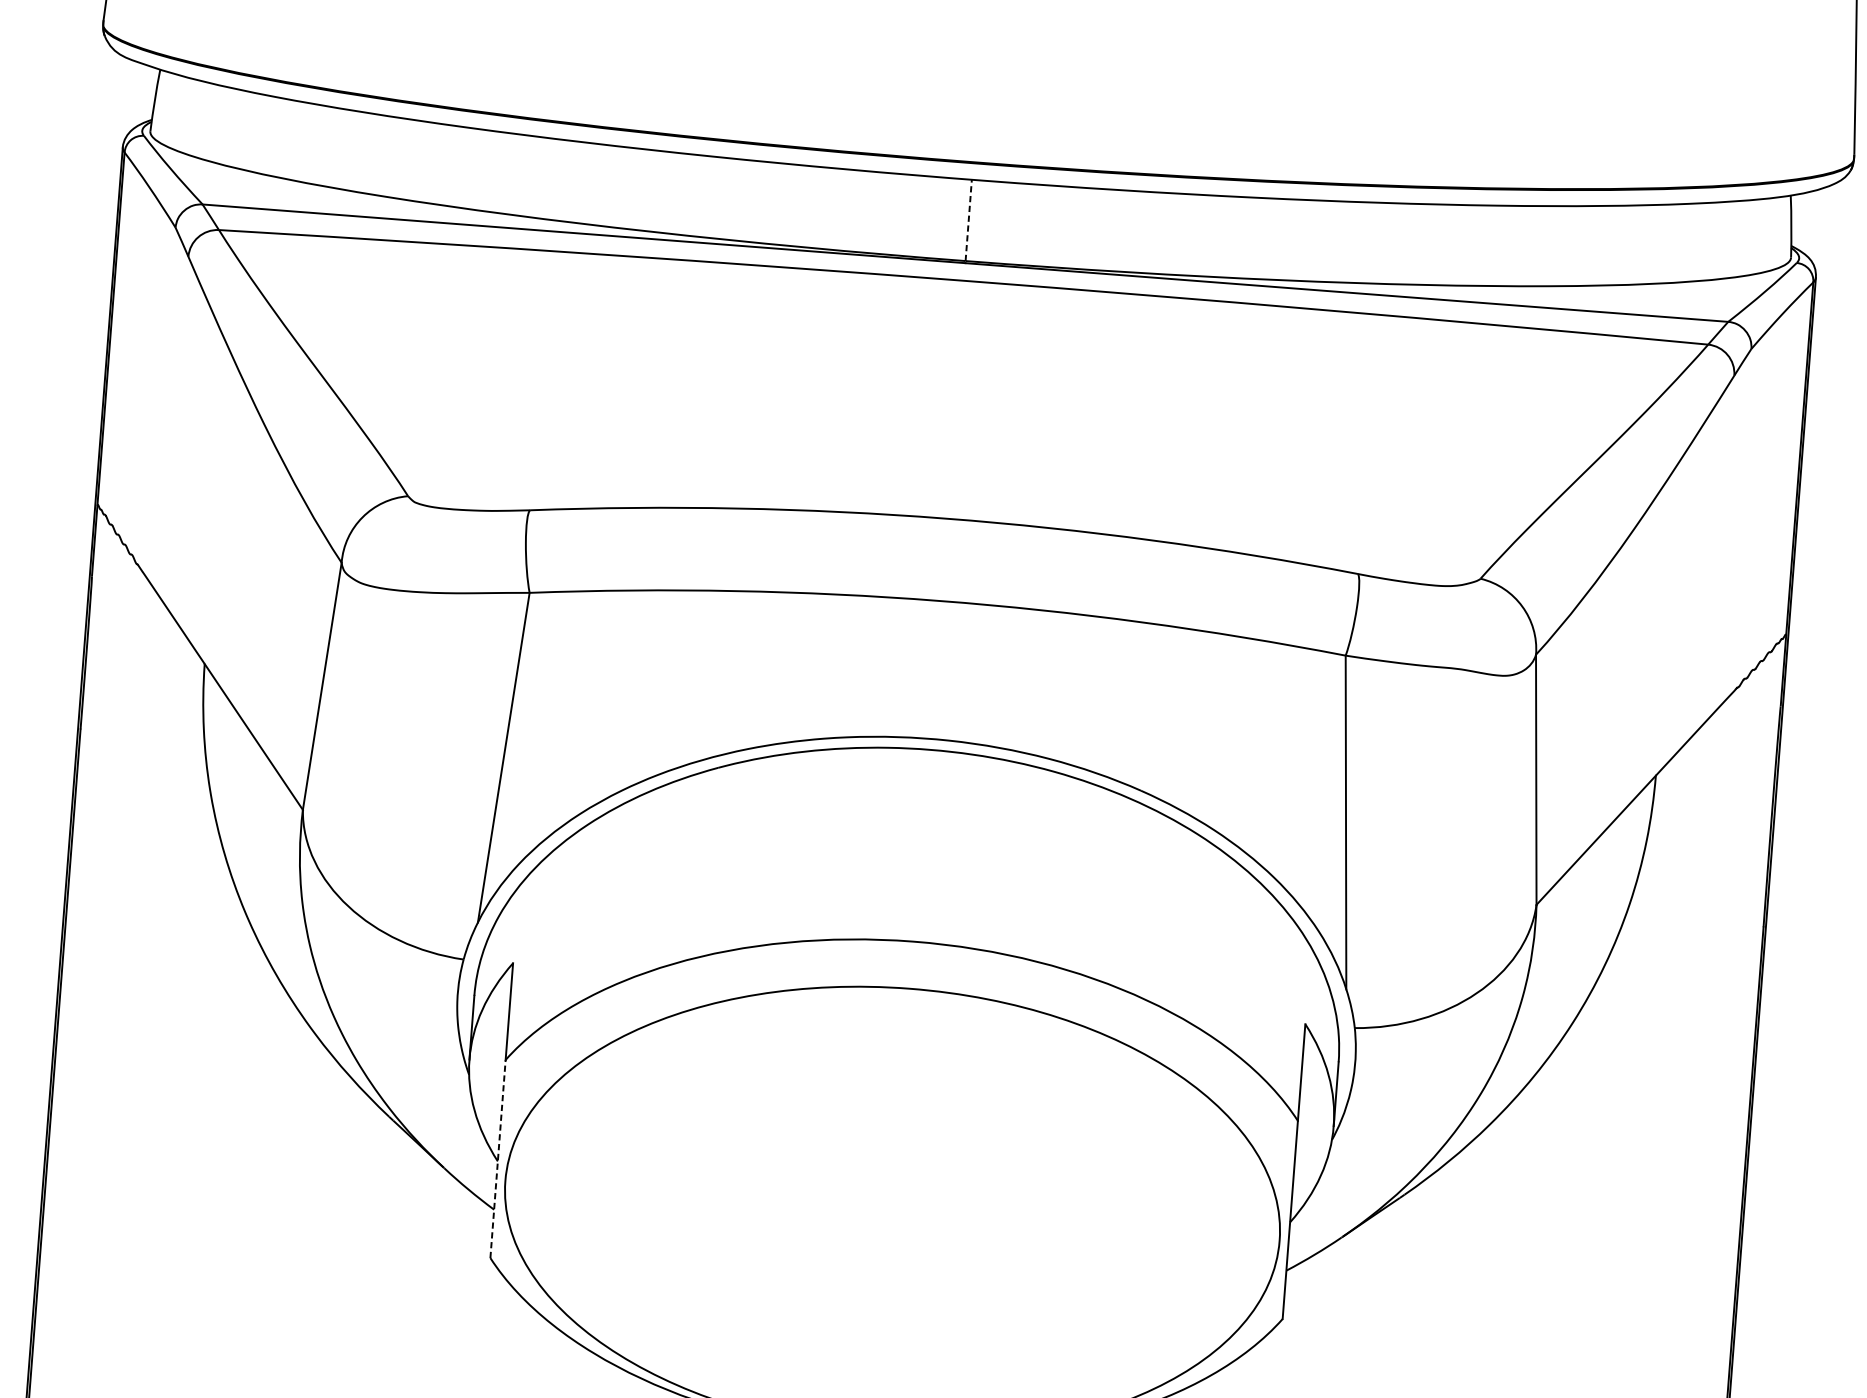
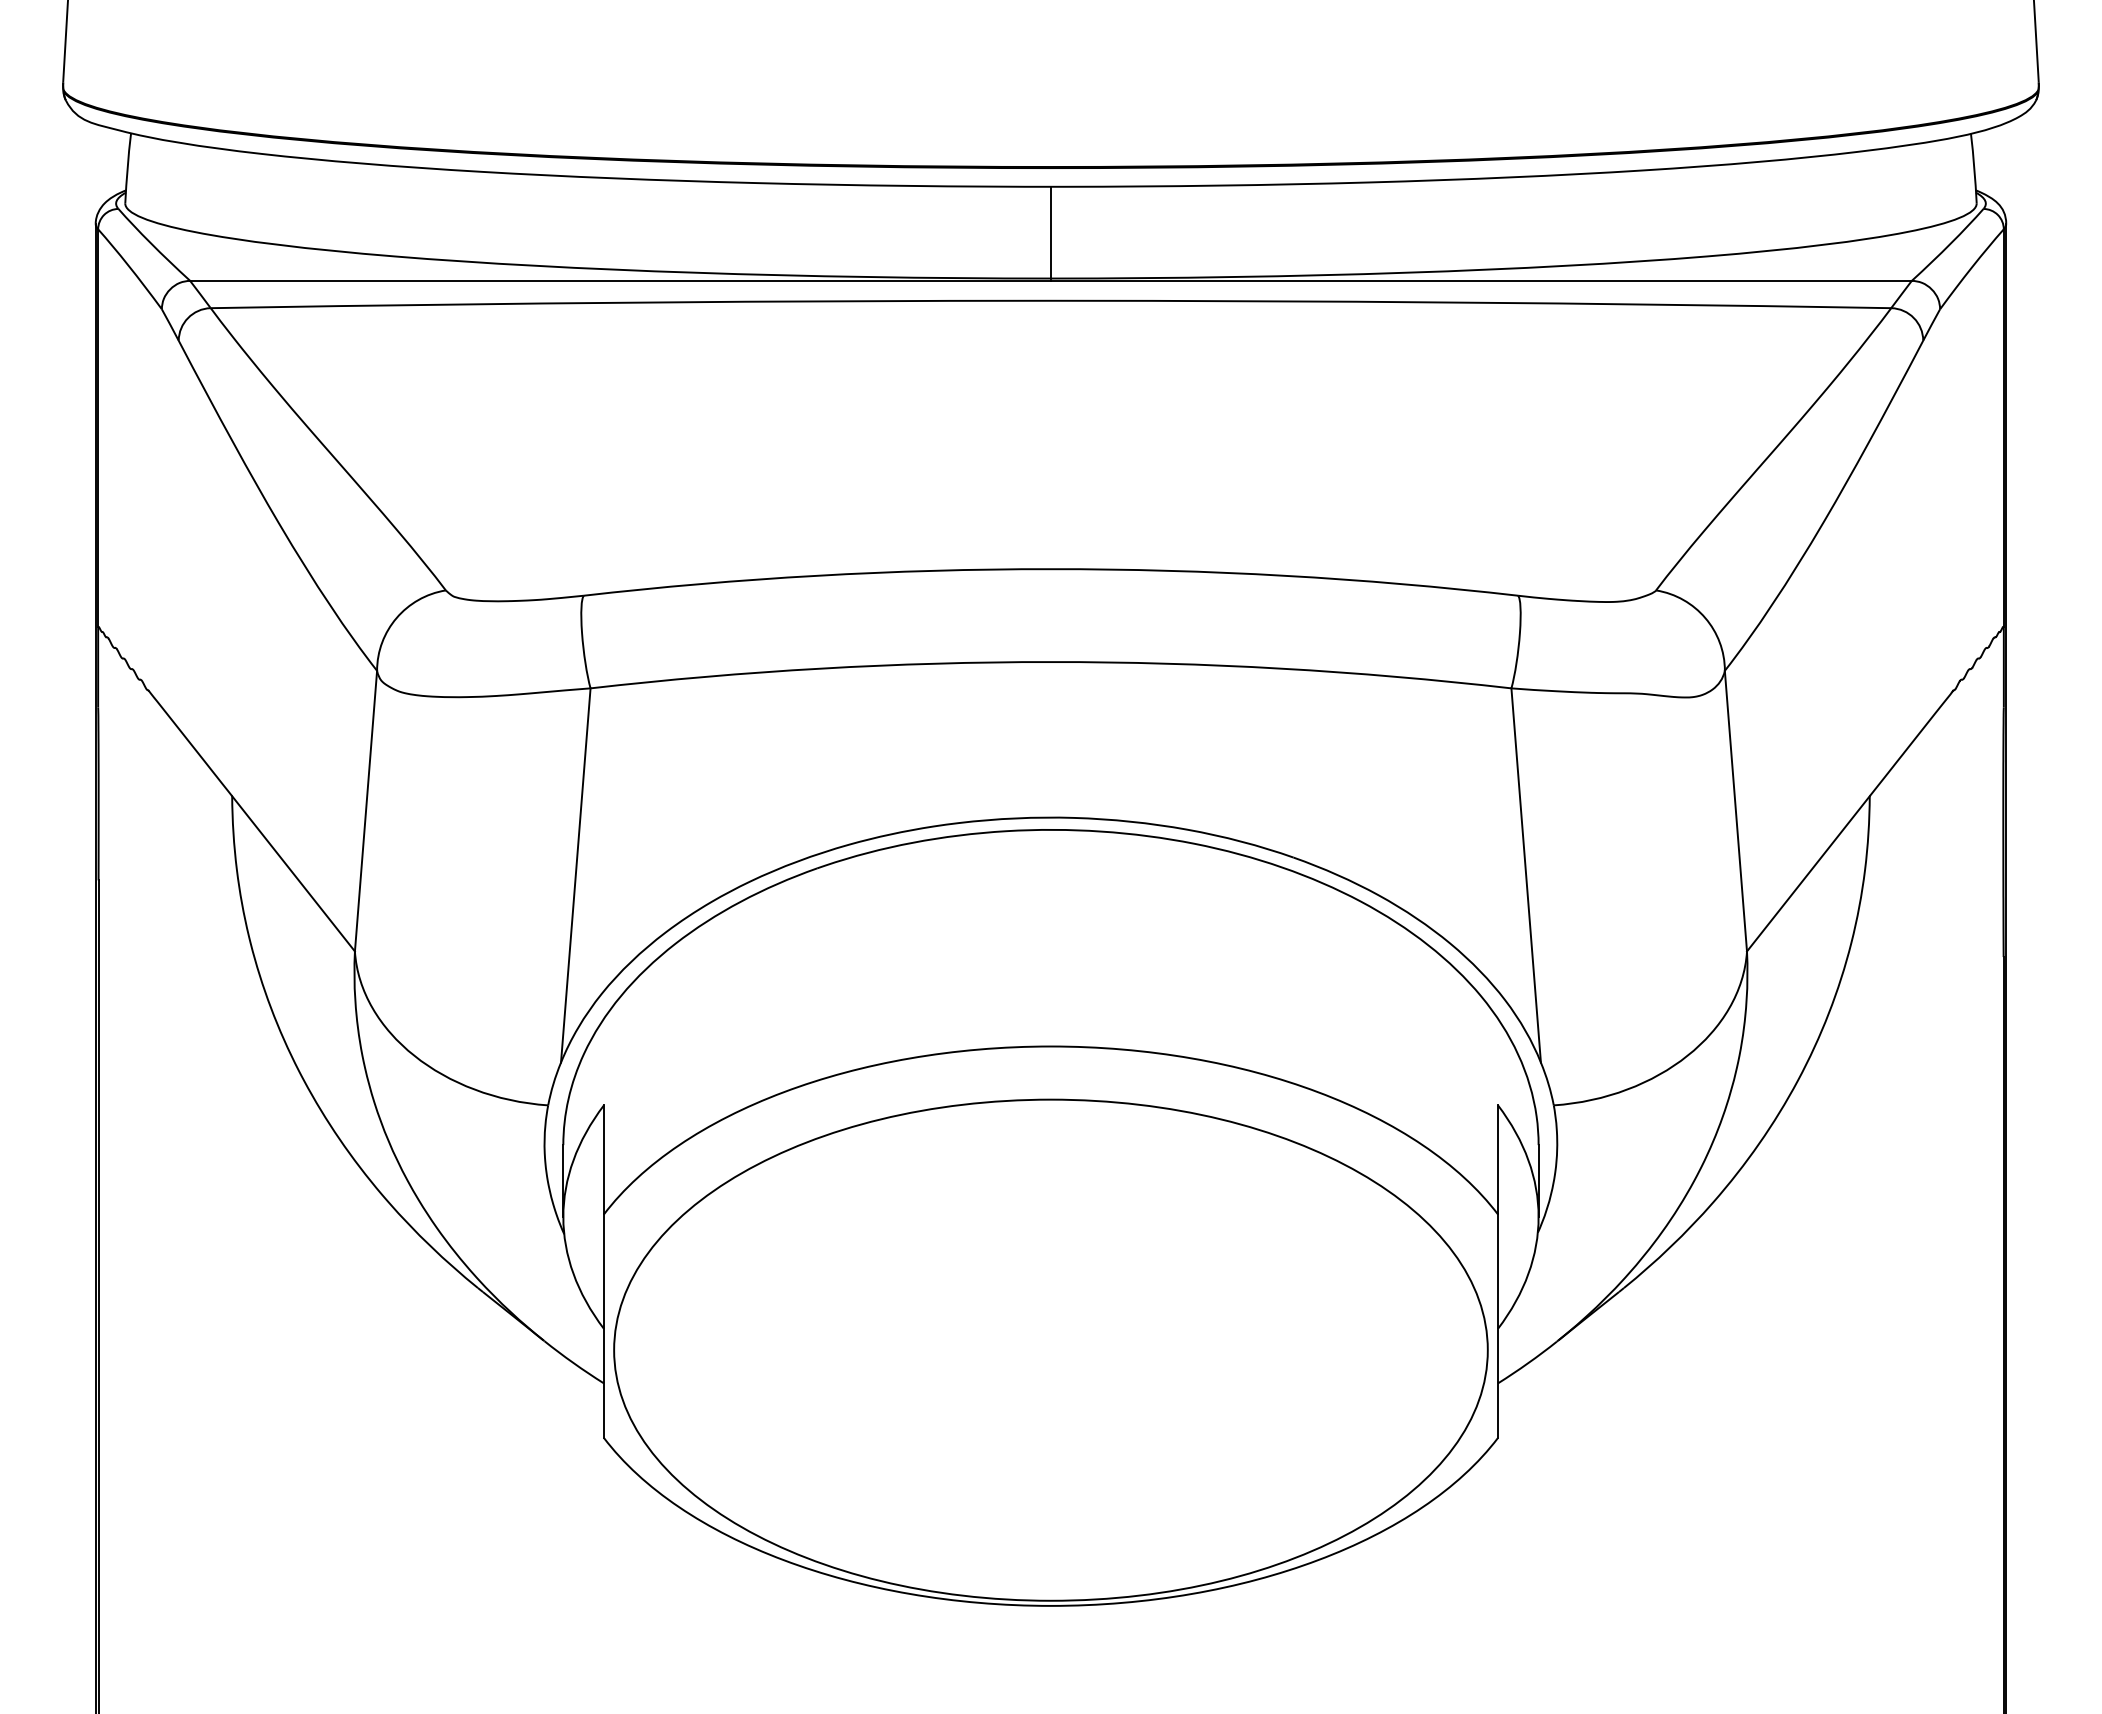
line: (968, 220) -> (1050, 232), dashed -> solid
line: (497, 1159) -> (603, 1326), dashed -> solid

